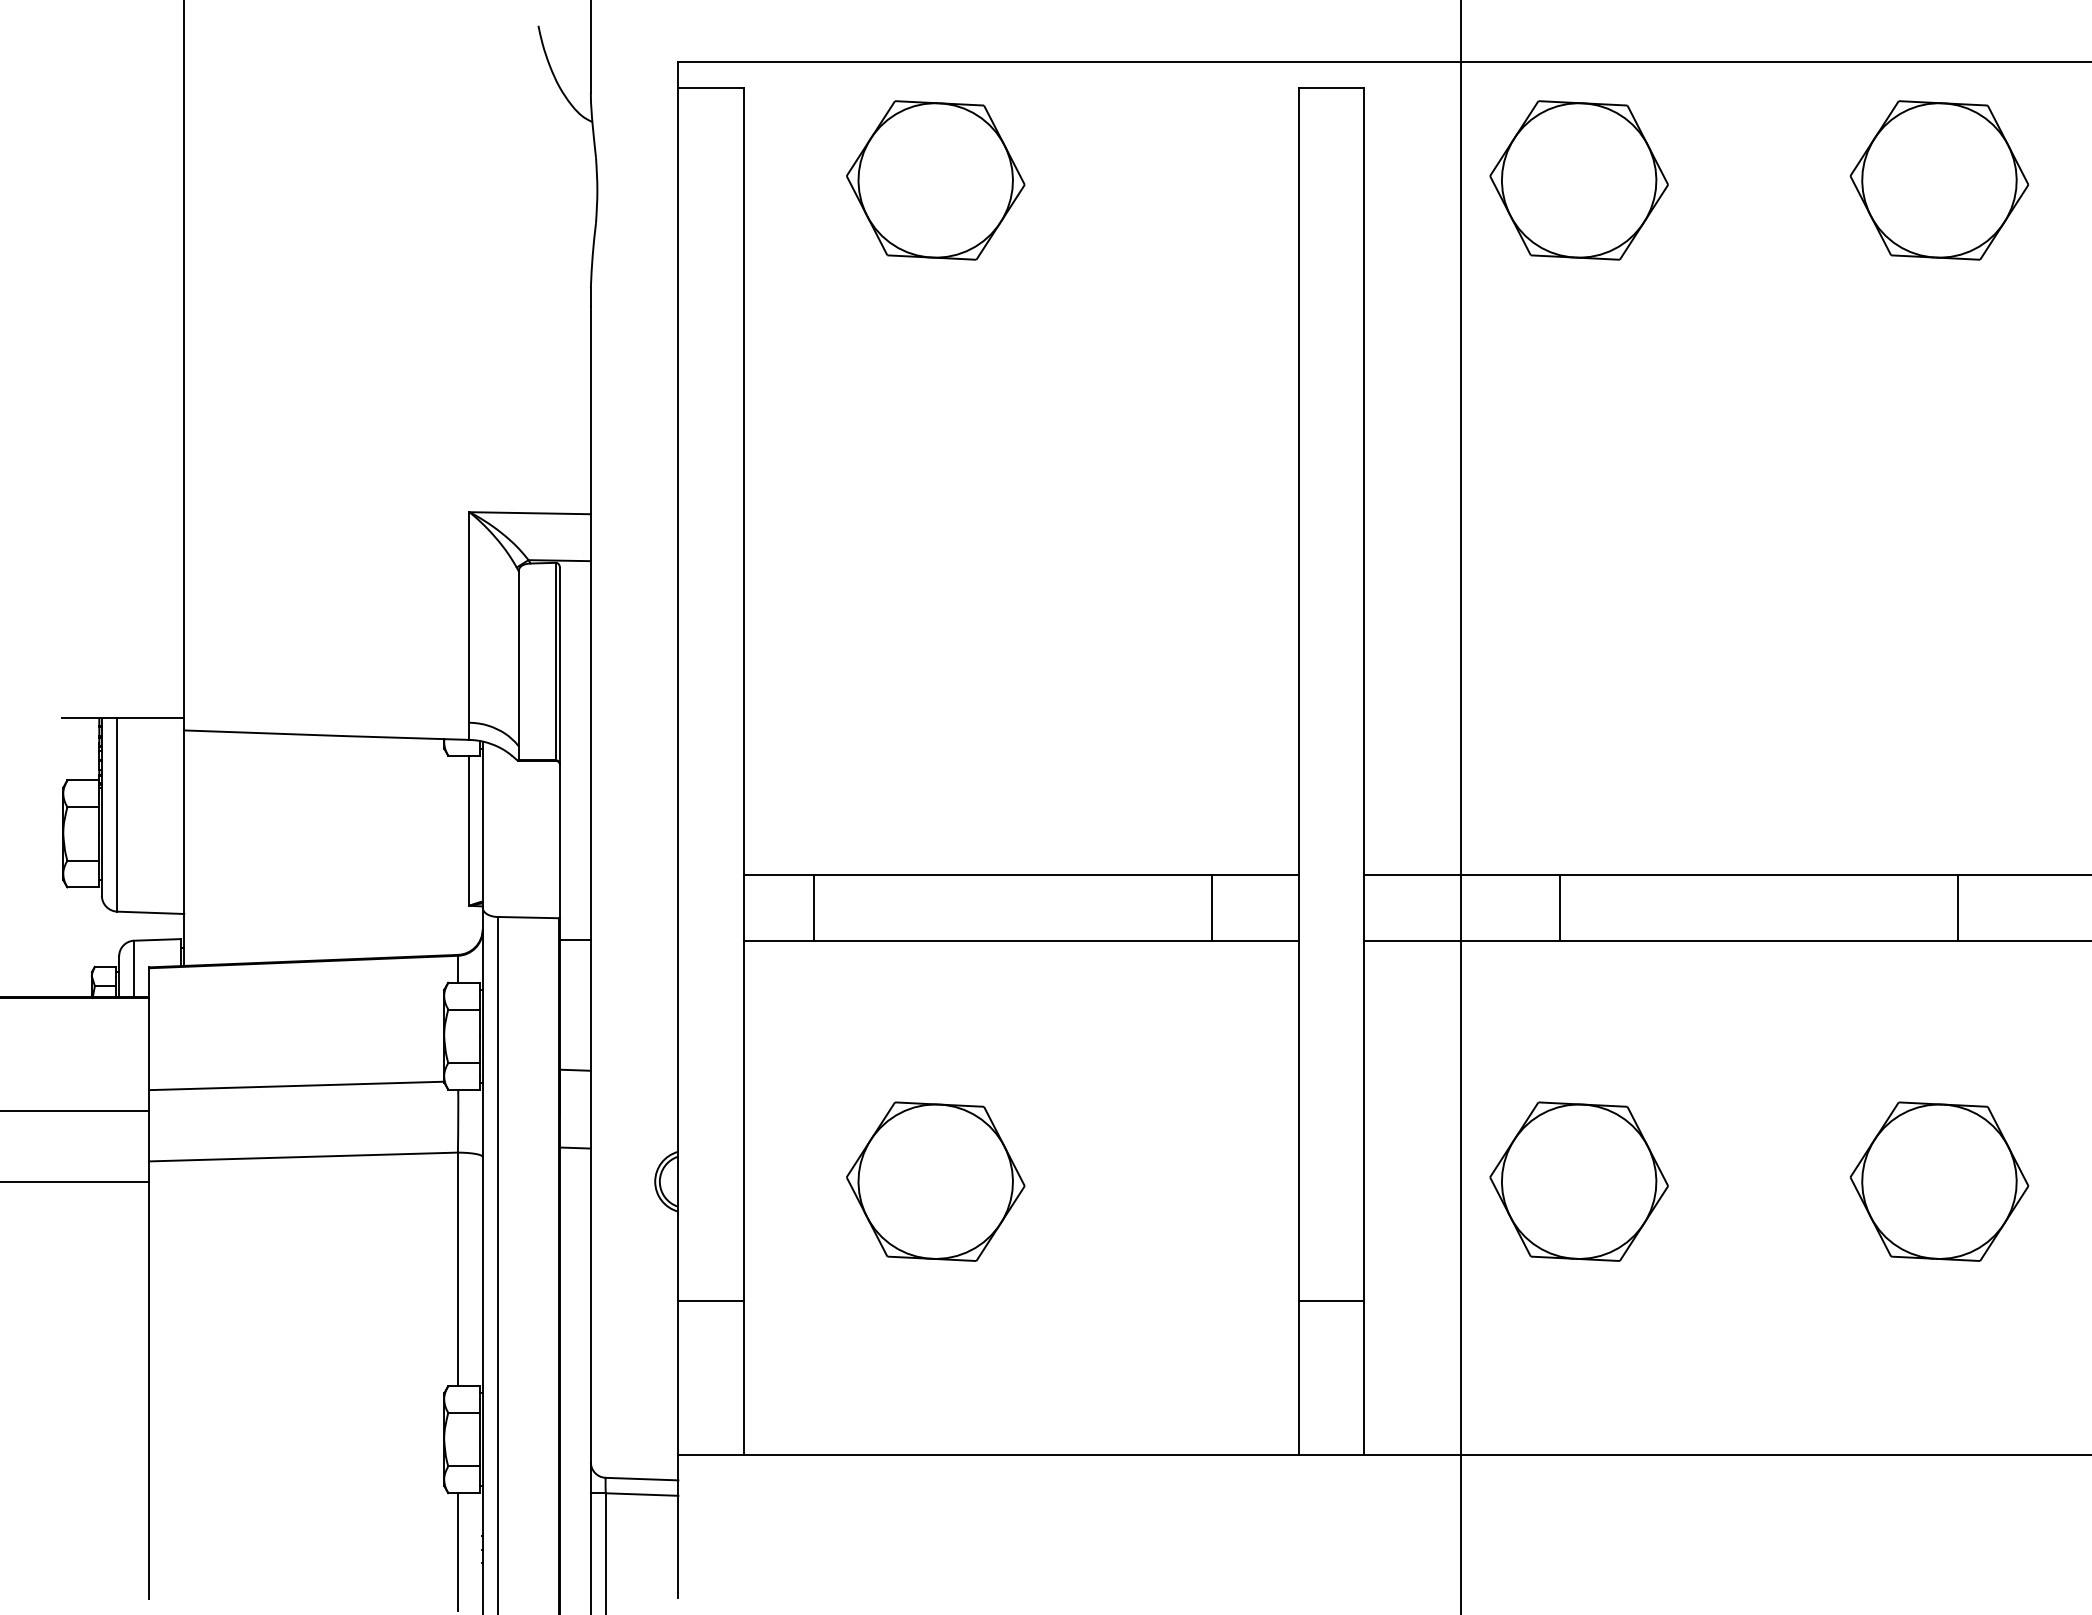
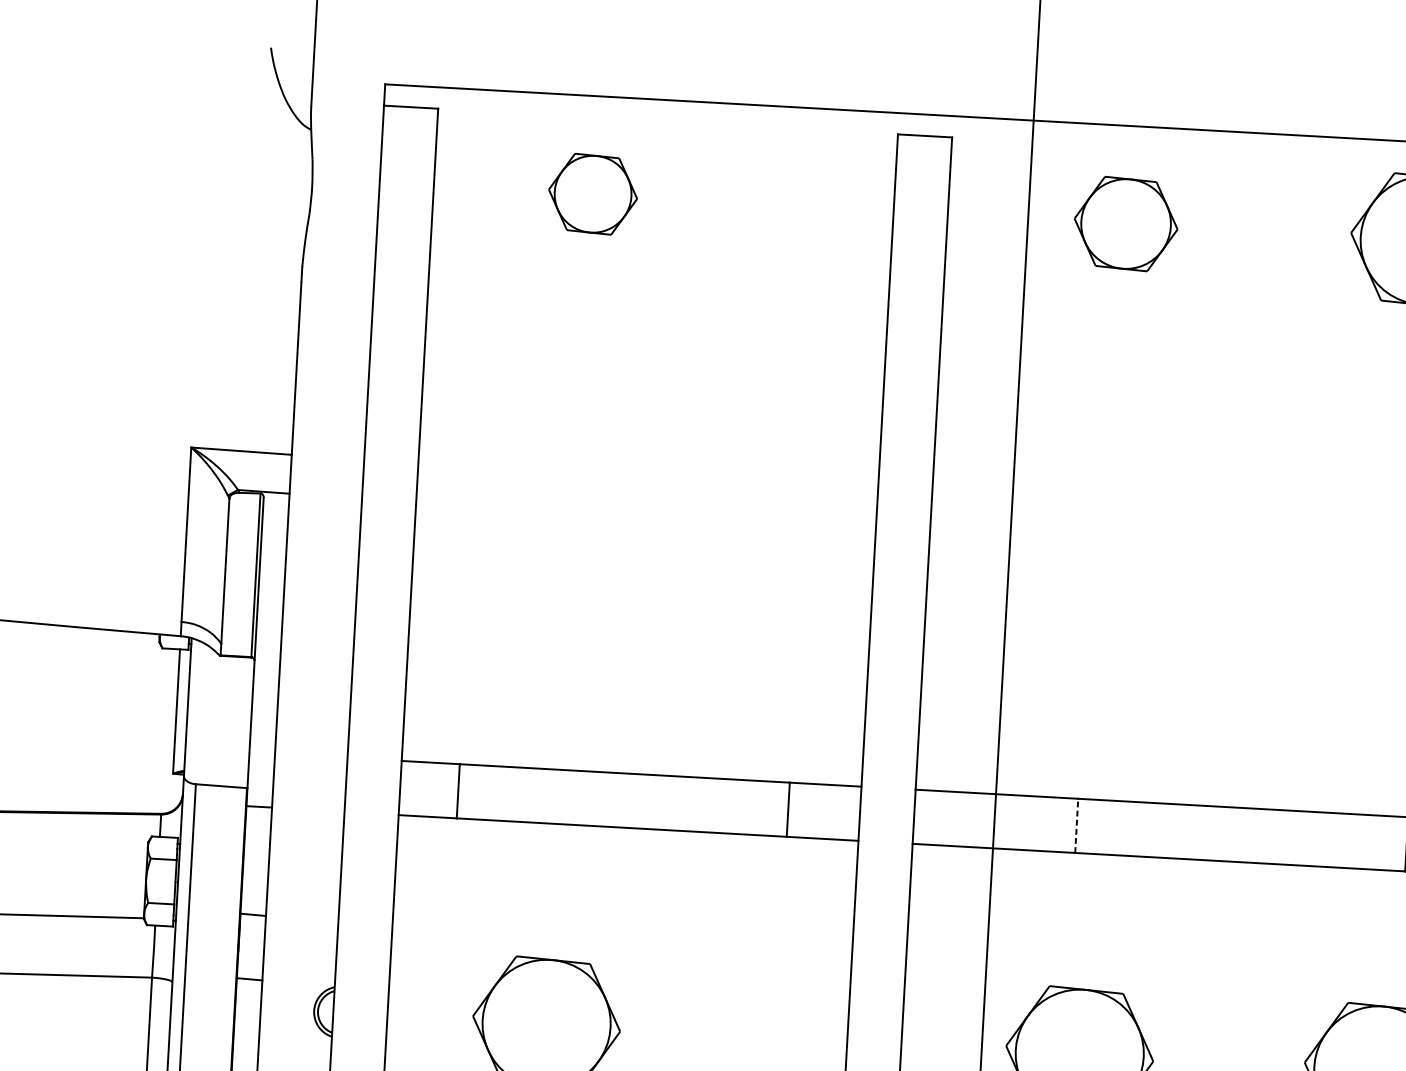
part: (935, 180) -> (592, 194), size x0.6
part: (1578, 180) -> (1125, 224), size x0.7
line: (1560, 907) -> (1077, 825), solid -> dashed

